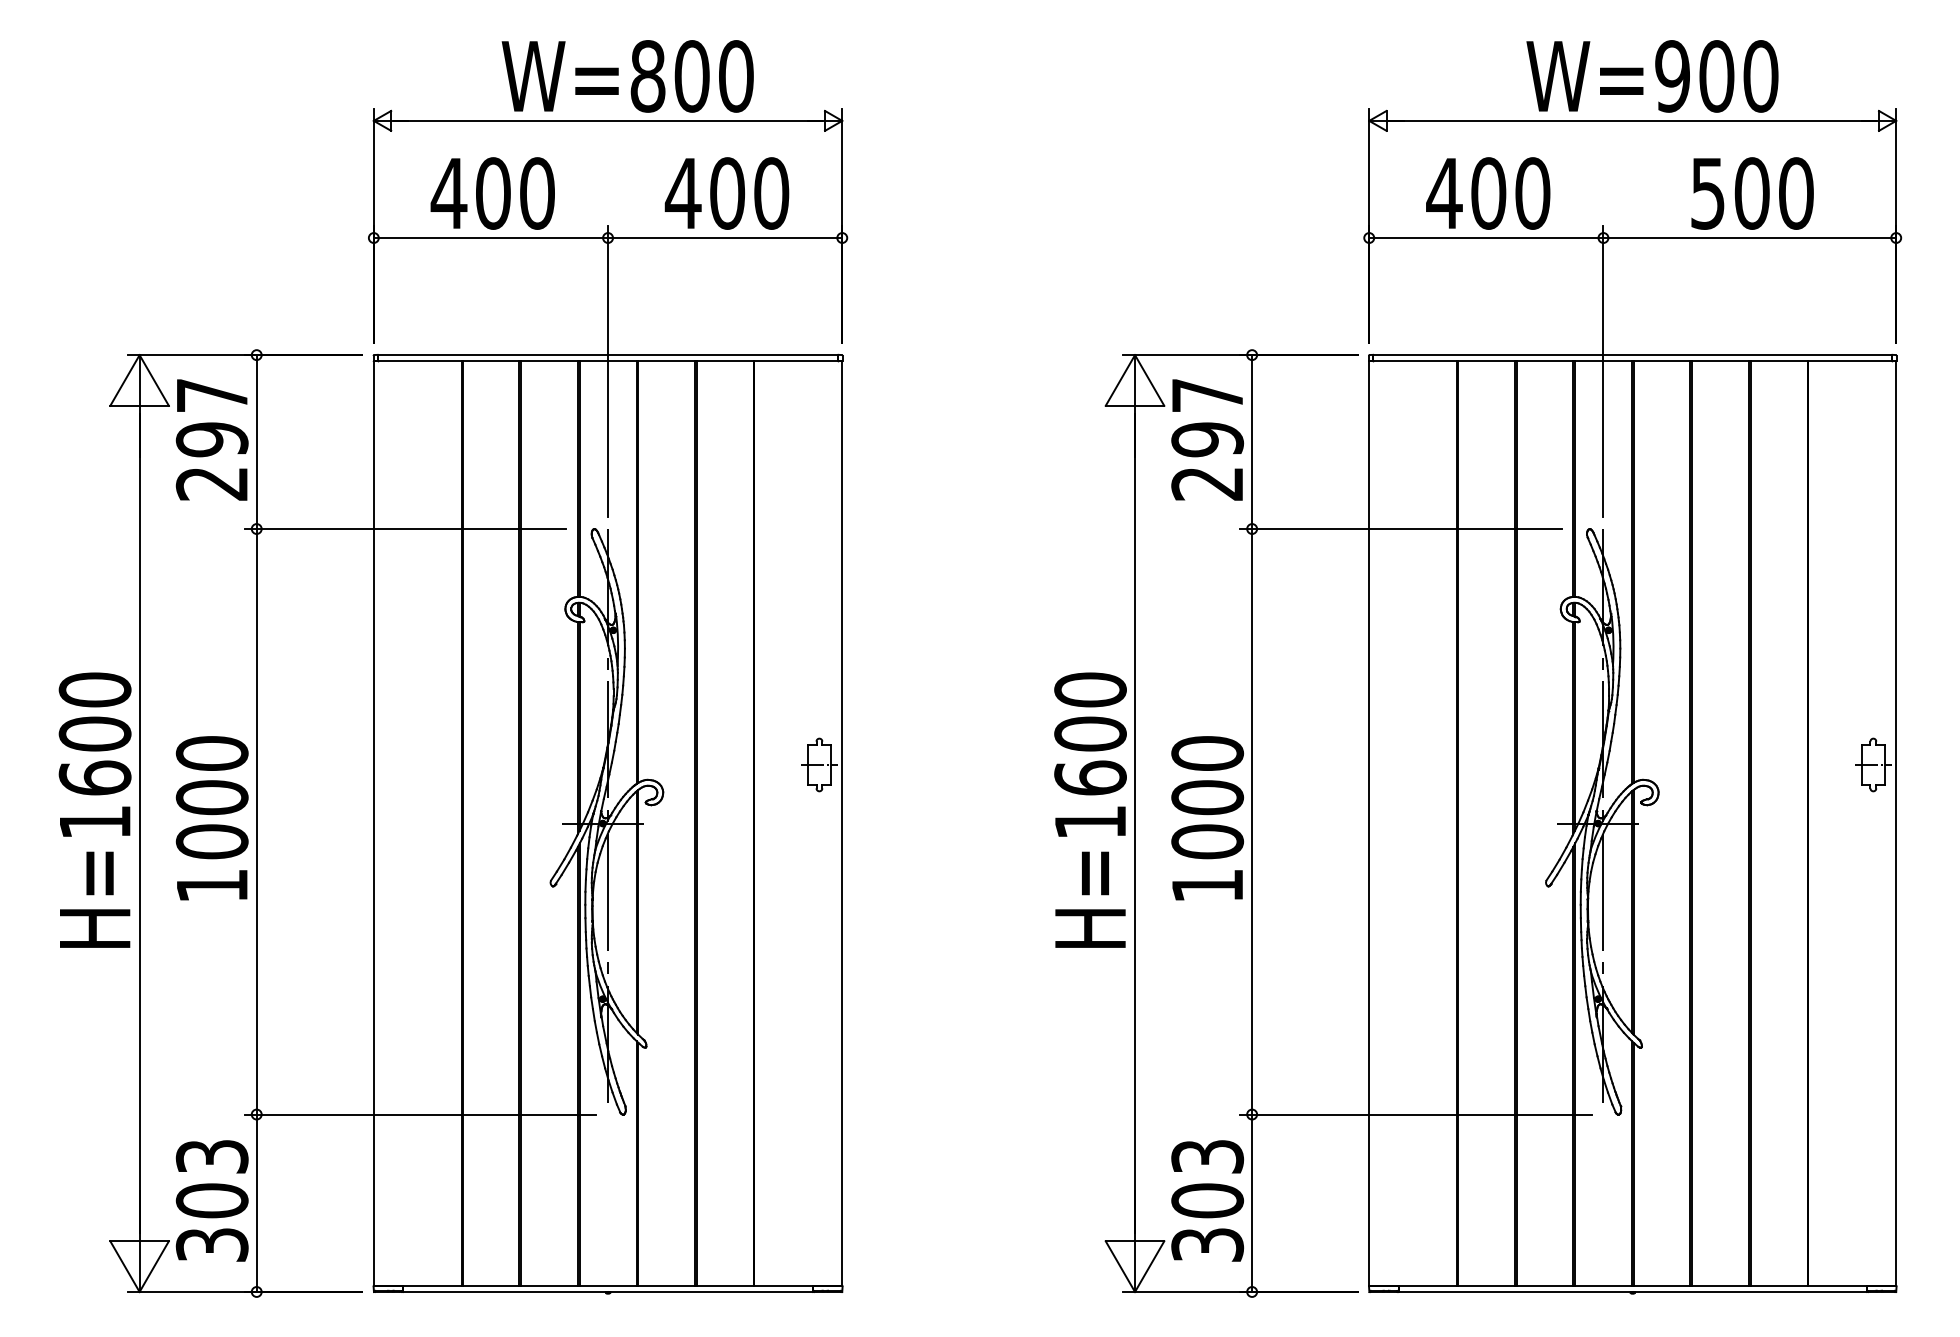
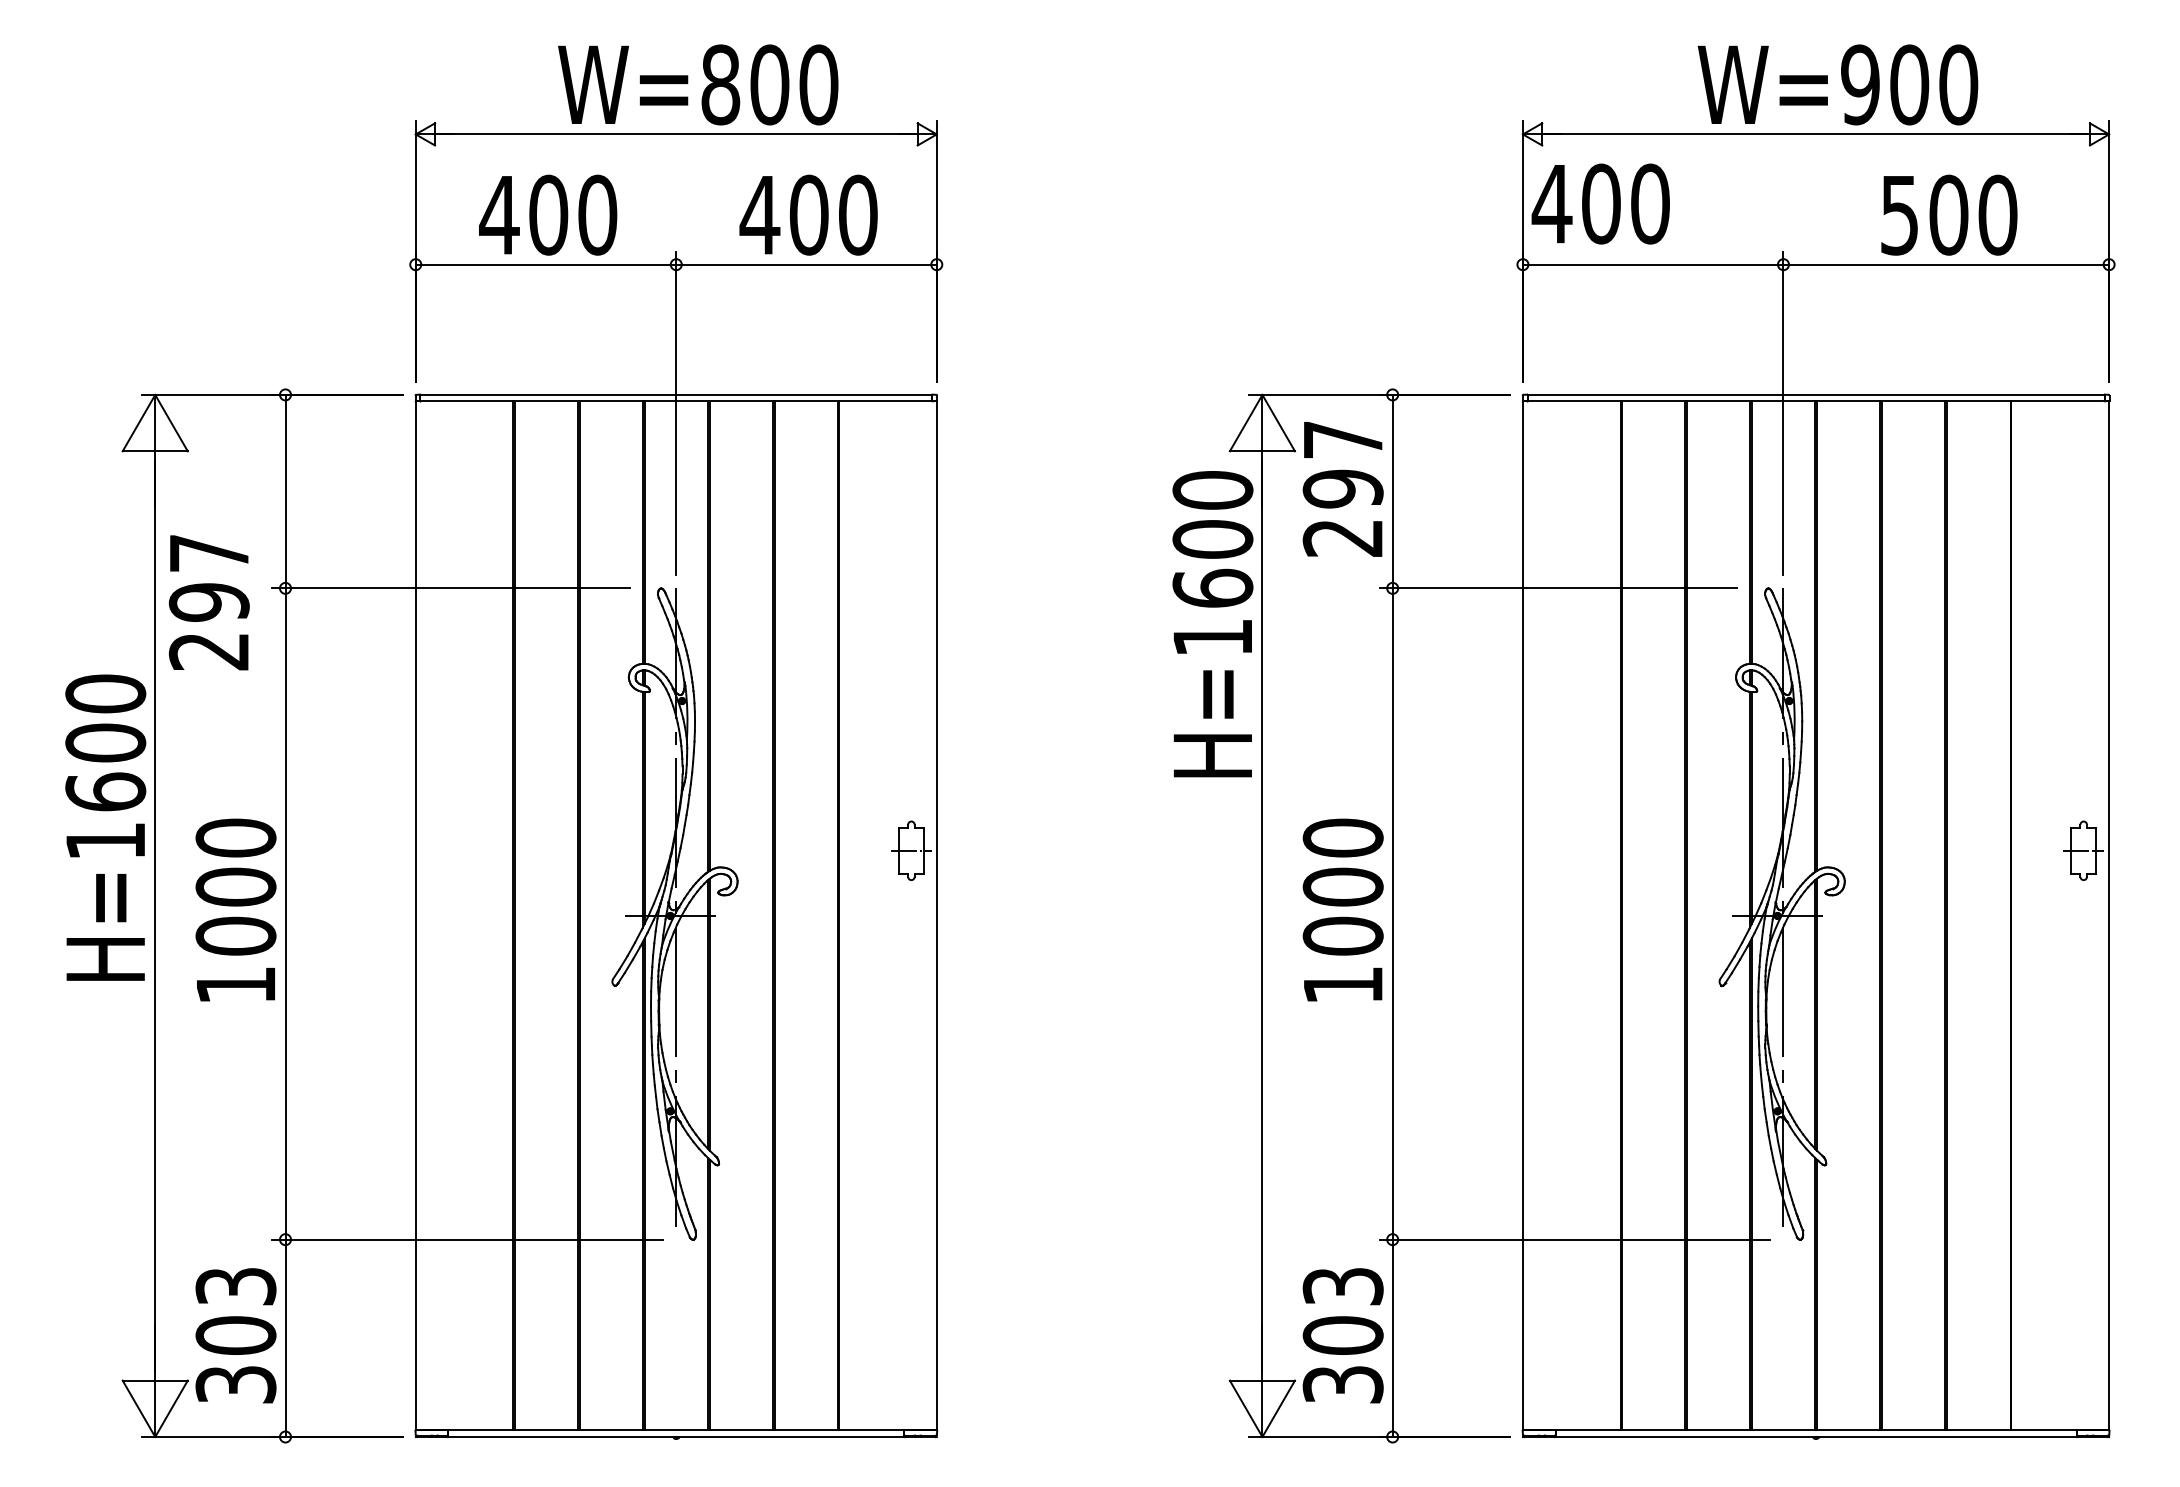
text: (1488, 193) -> (1601, 204), moved
text: (211, 439) -> (208, 602), moved
text: (94, 809) -> (105, 826), moved
text: (1090, 809) -> (1212, 623), moved

